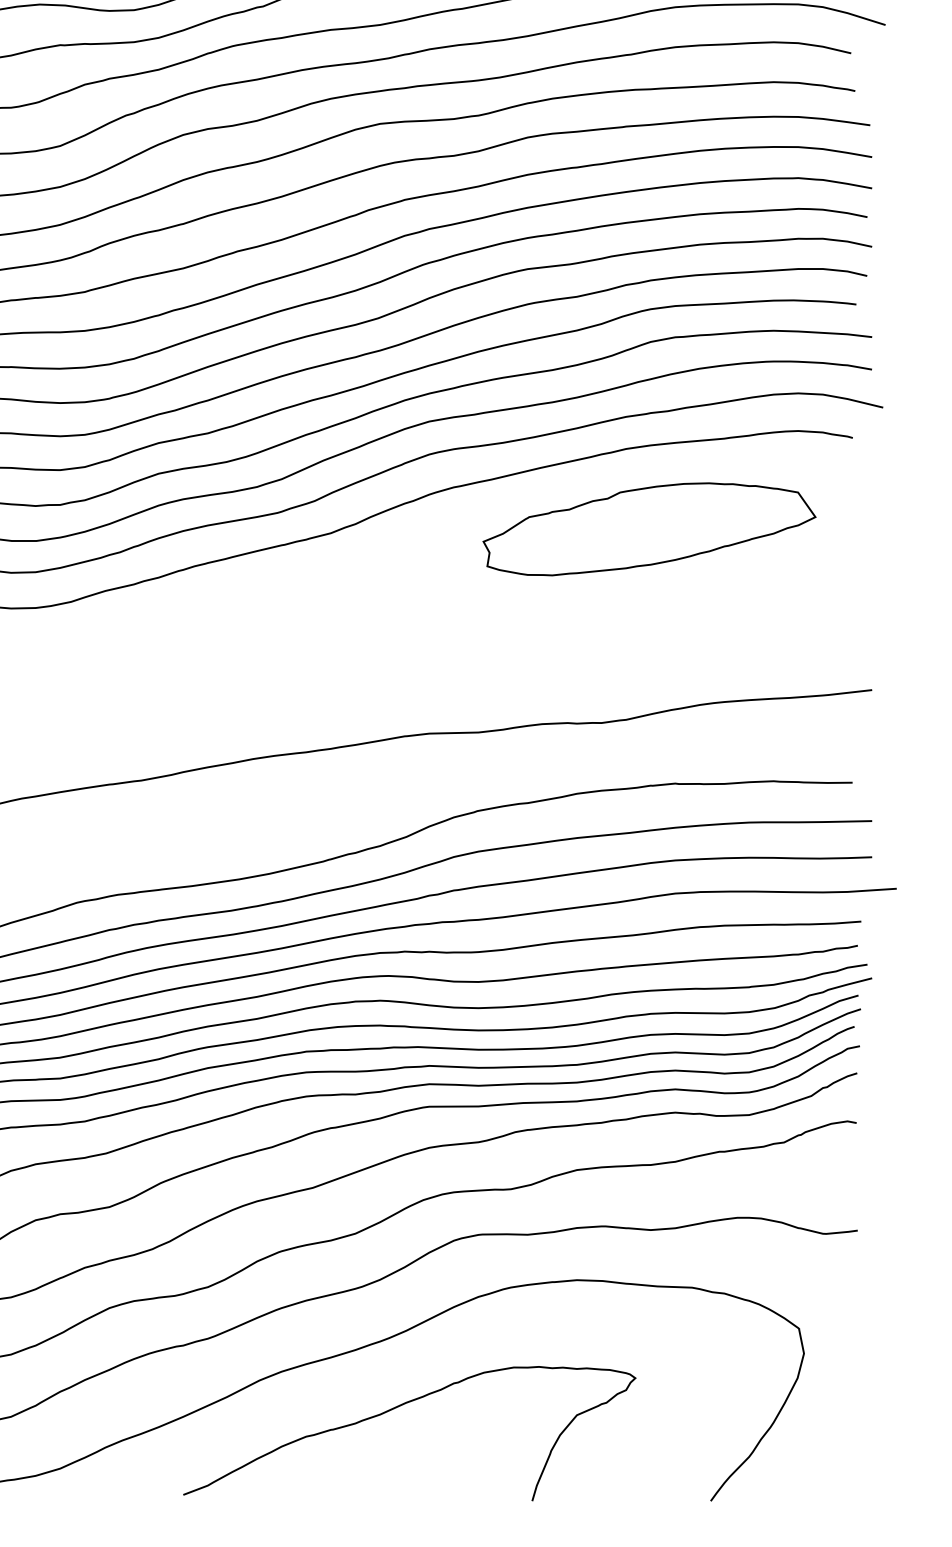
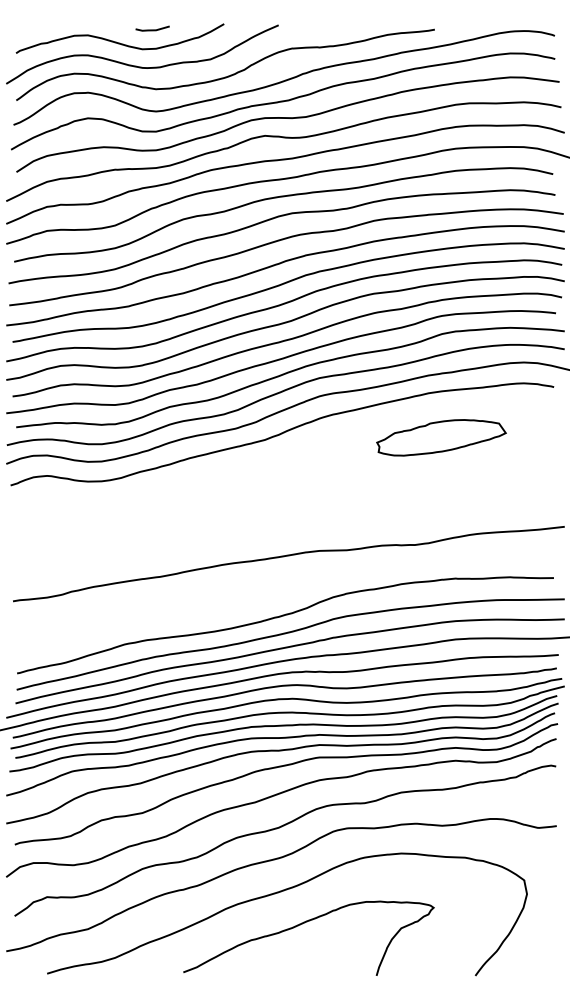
part: (649, 528) -> (441, 437), size x0.7

